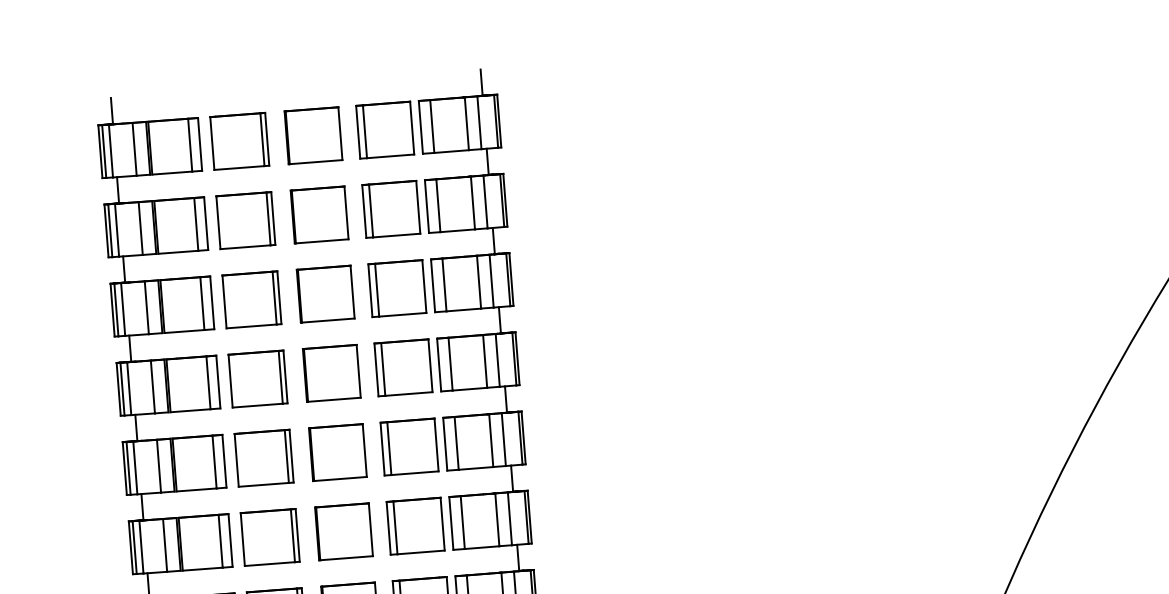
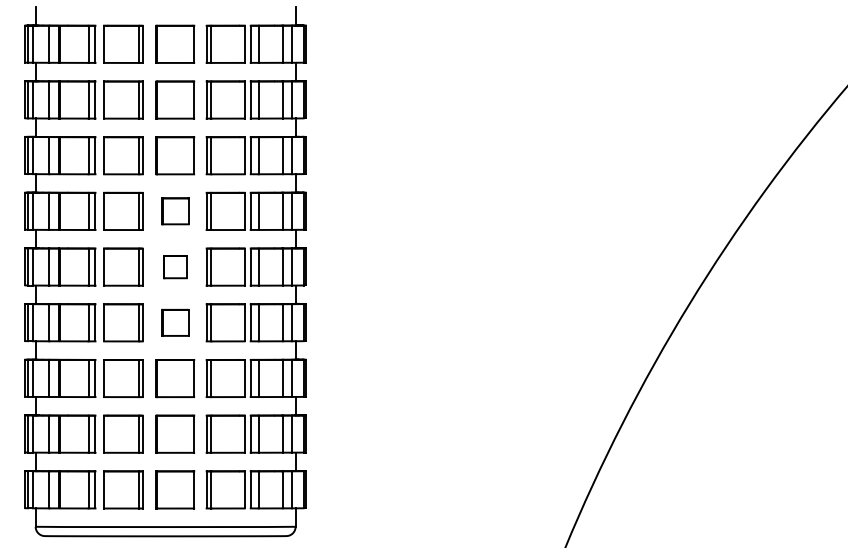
part: (332, 371) -> (175, 210), size x0.7
part: (338, 451) -> (175, 266), size x0.6
part: (344, 531) -> (175, 322), size x0.7

